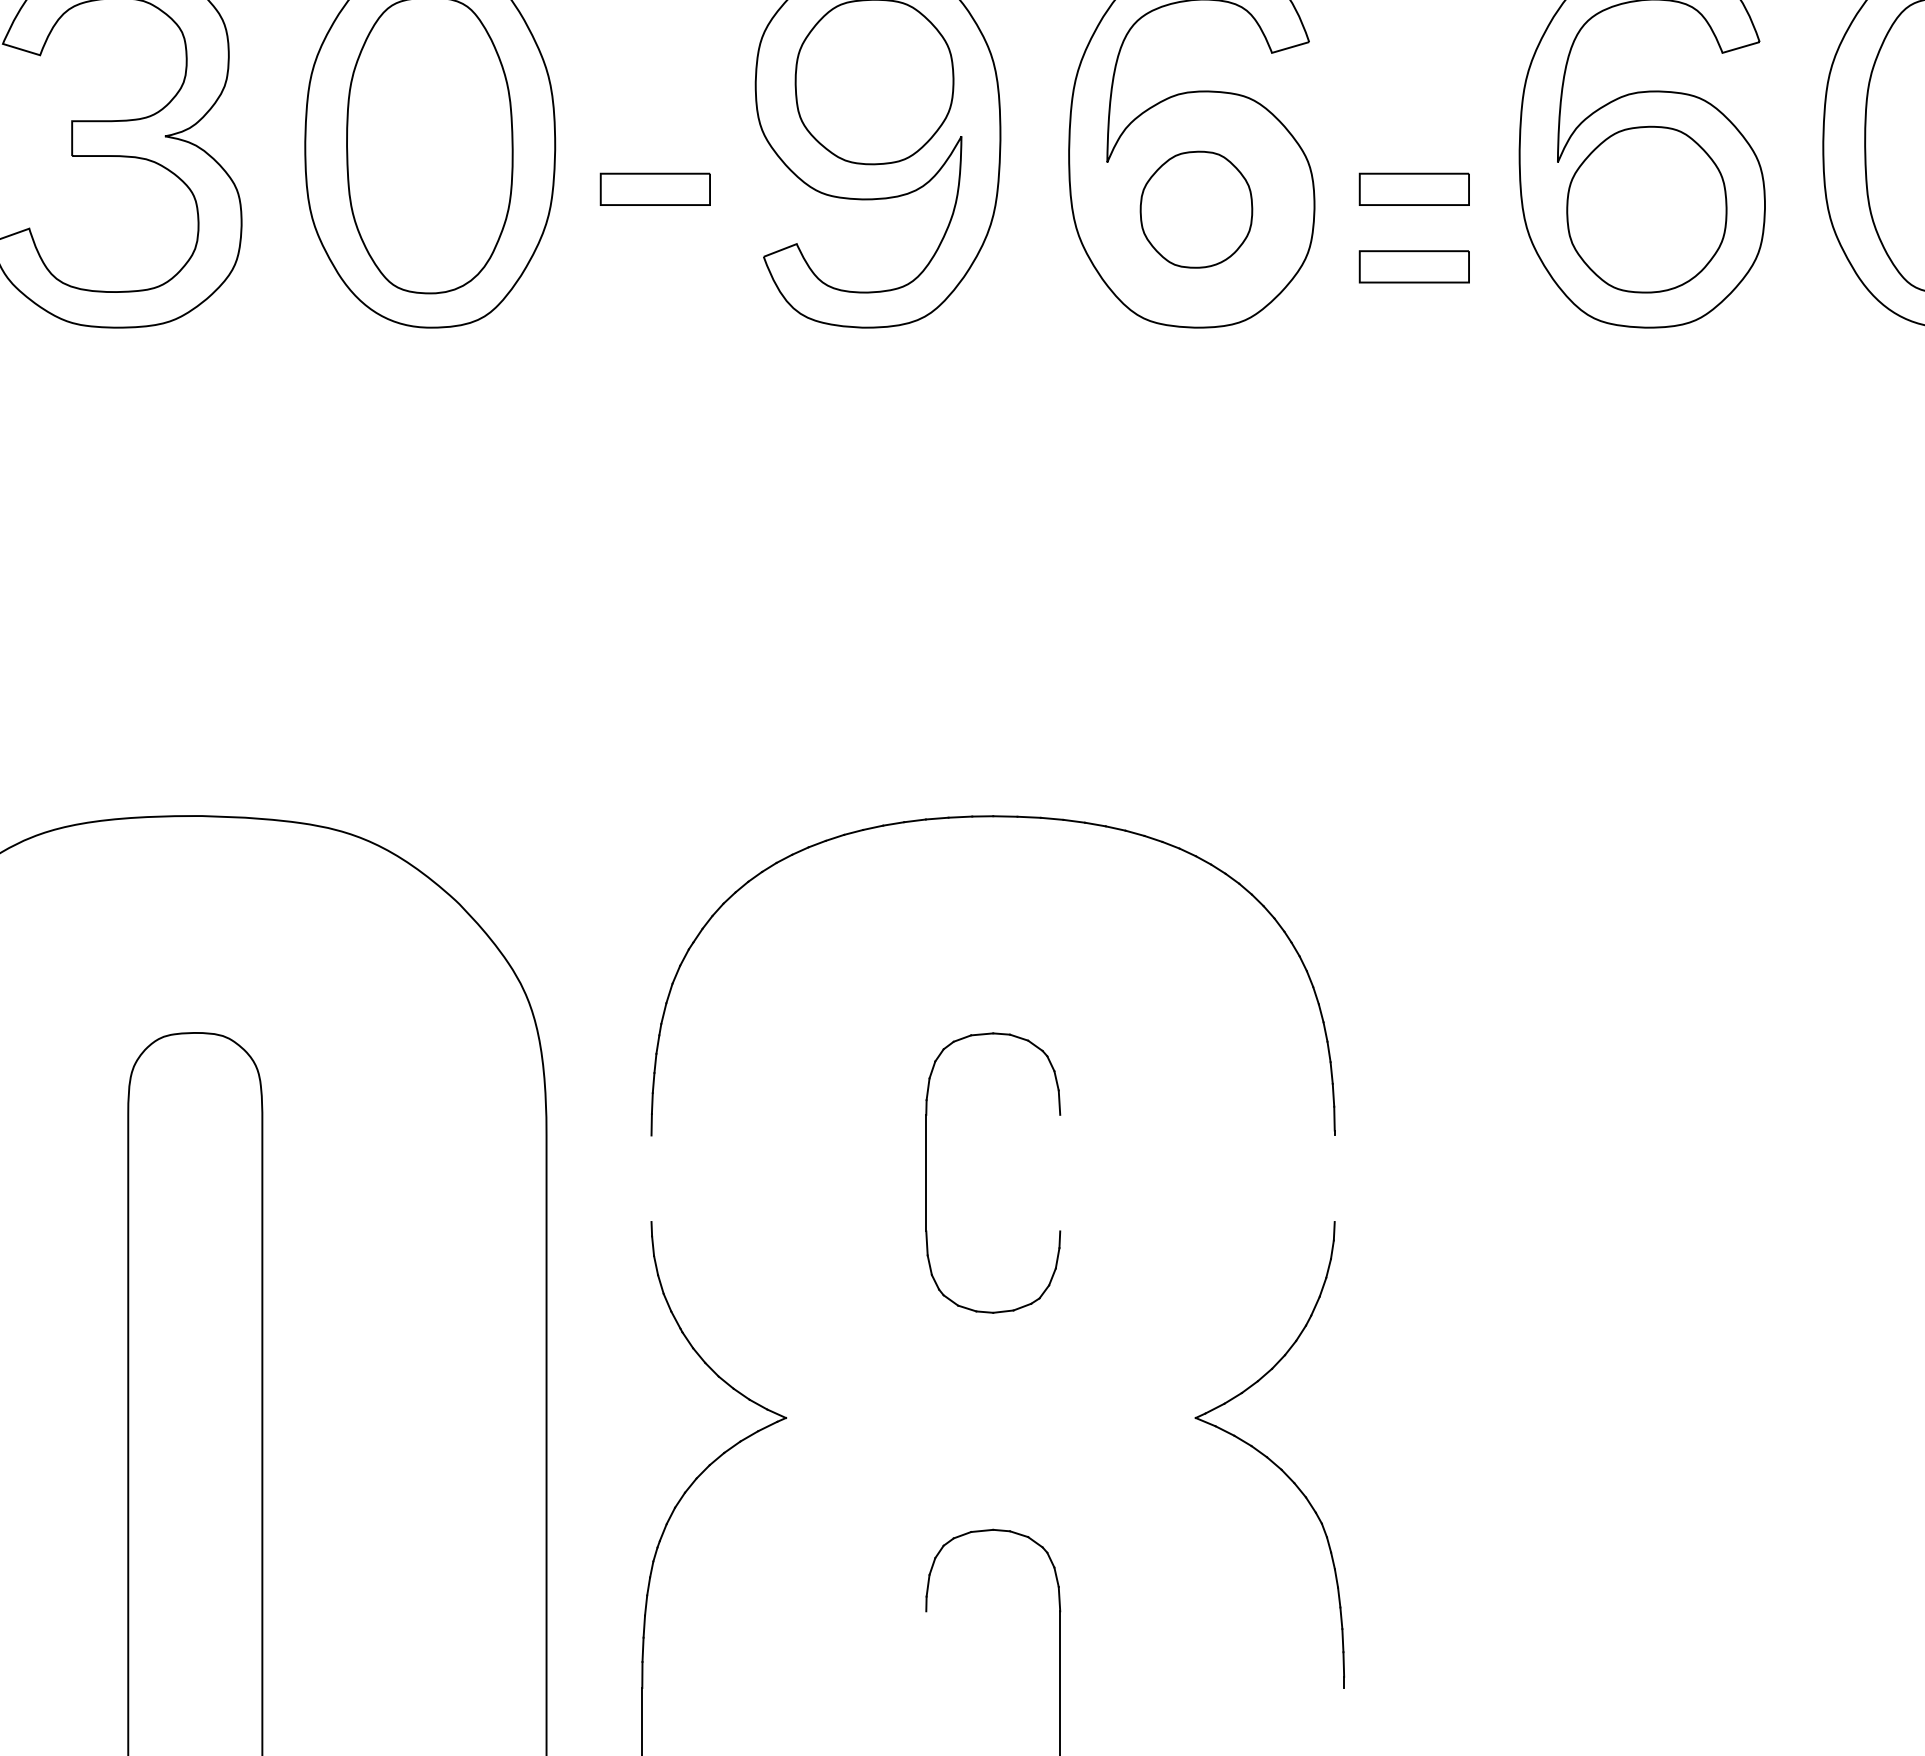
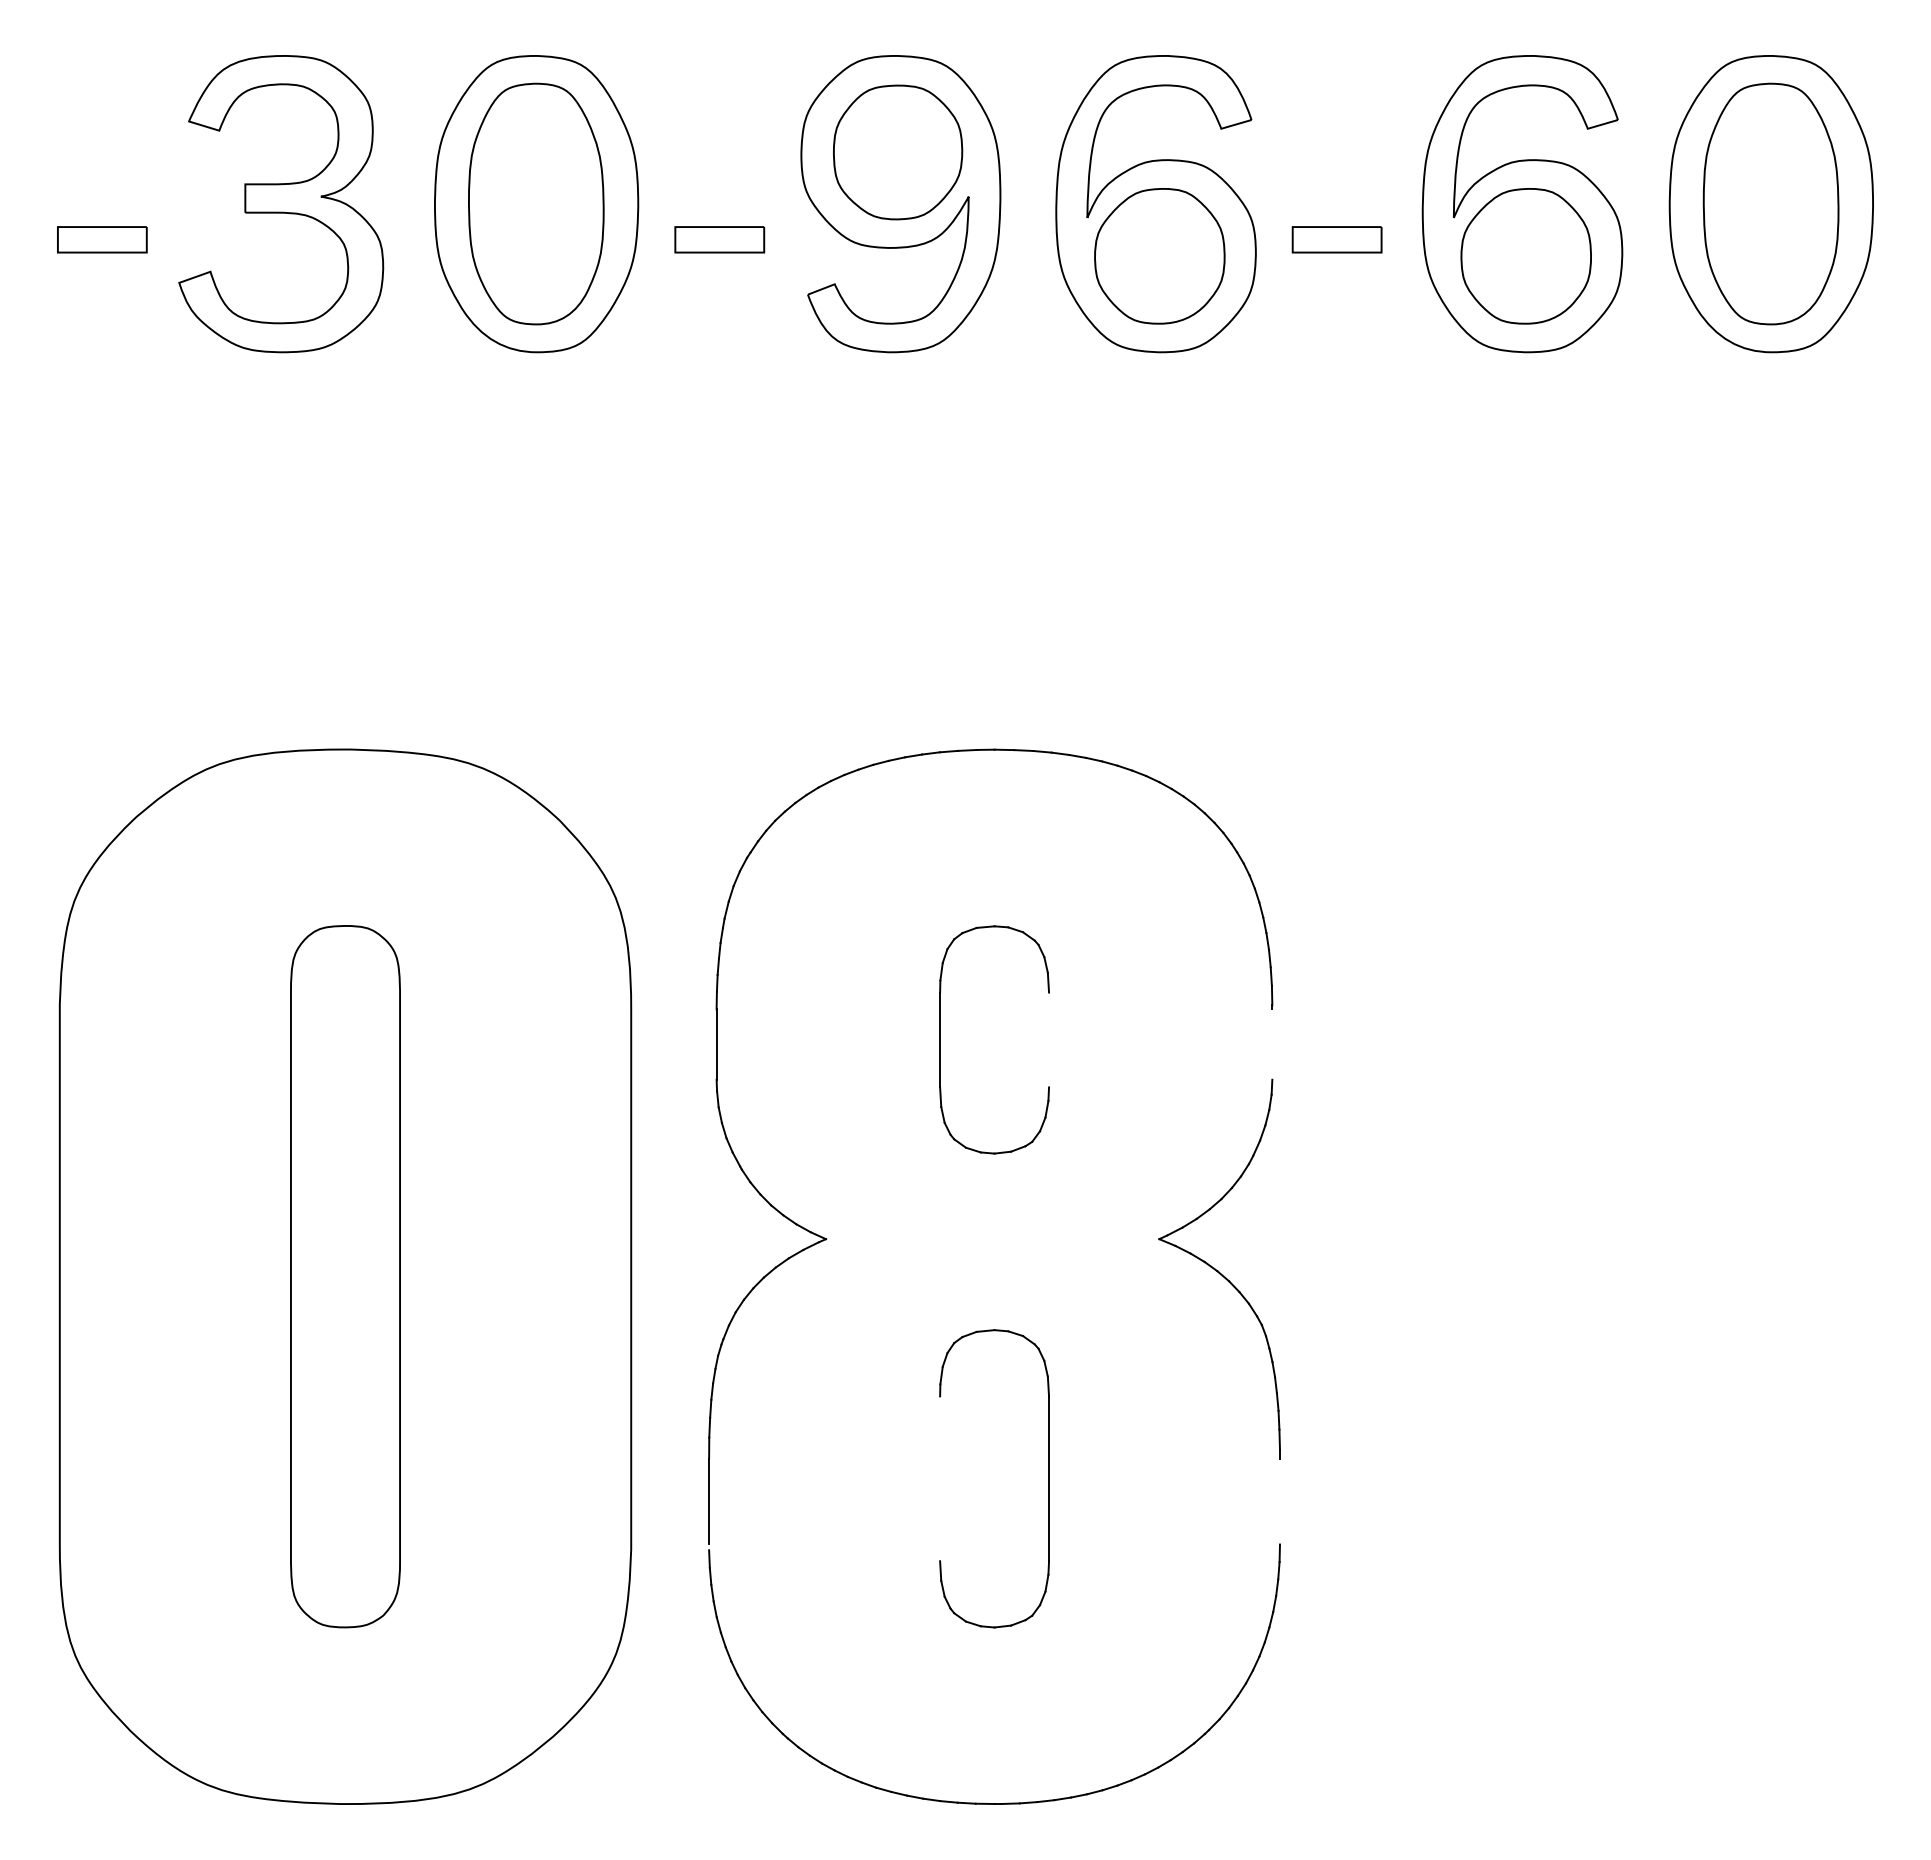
part: (1196, 209) -> (1159, 256), size x1.43
part: (1413, 266) -> (1336, 302), removed
line: (651, 1178) -> (716, 1044), added

